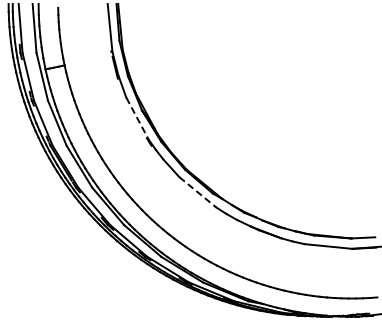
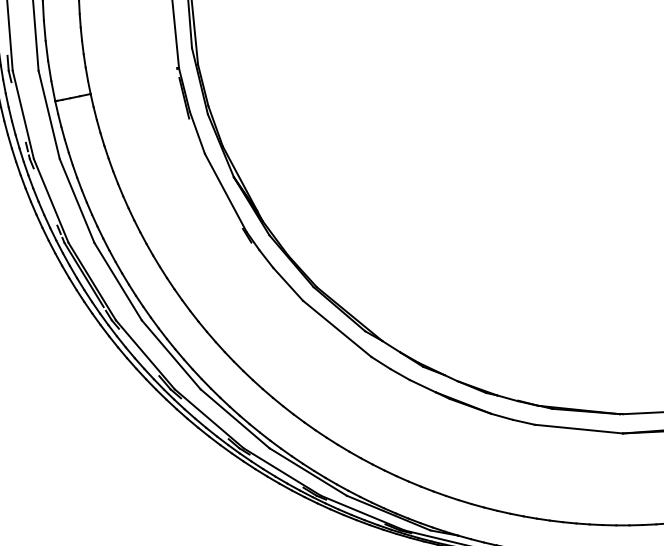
line: (137, 118) -> (225, 192), dashed -> solid
line: (197, 192) -> (336, 329), dashed -> solid

